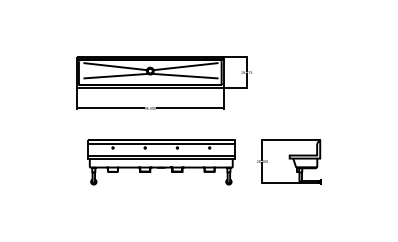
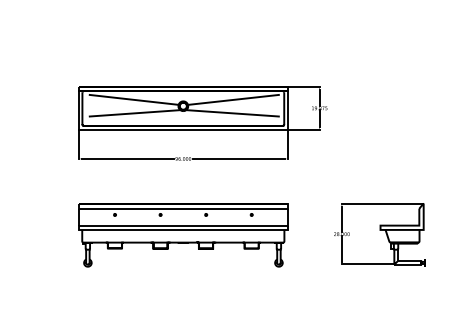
part: (161, 162) -> (183, 235), moved

